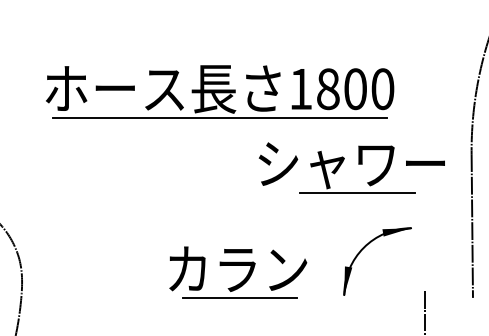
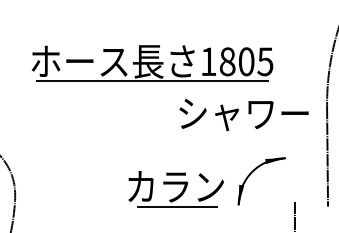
text: (382, 88) -> (265, 61), 1800 -> 1805
line: (356, 192) -> (247, 133), removed
part: (237, 273) -> (175, 189), moved

